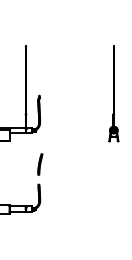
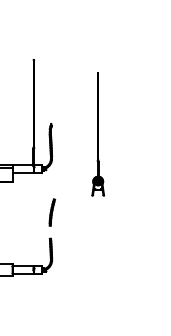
part: (113, 93) -> (97, 133), moved

